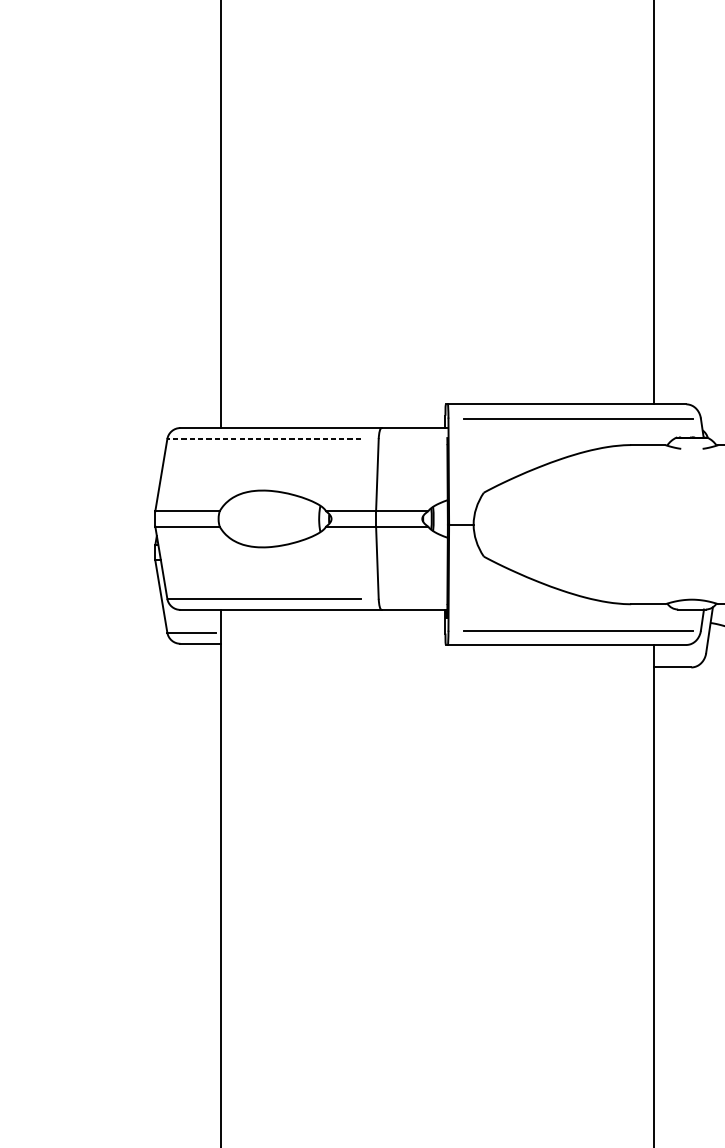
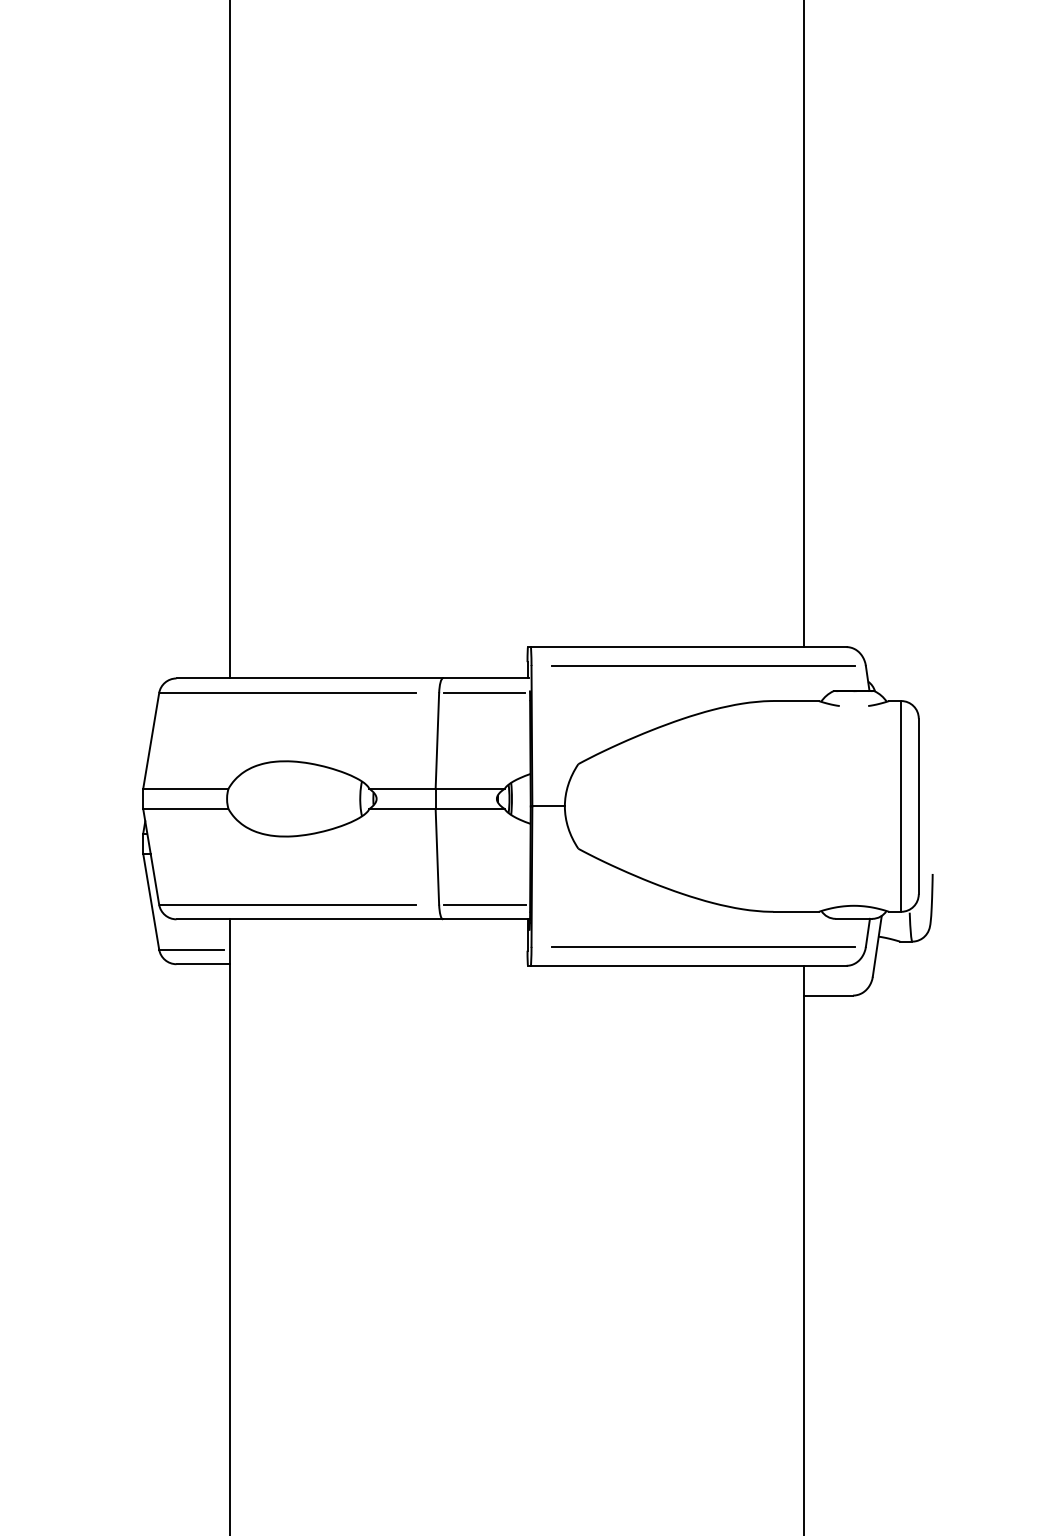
line: (264, 439) -> (287, 693), dashed -> solid
line: (412, 439) -> (484, 693), added
line: (412, 598) -> (484, 904), added

